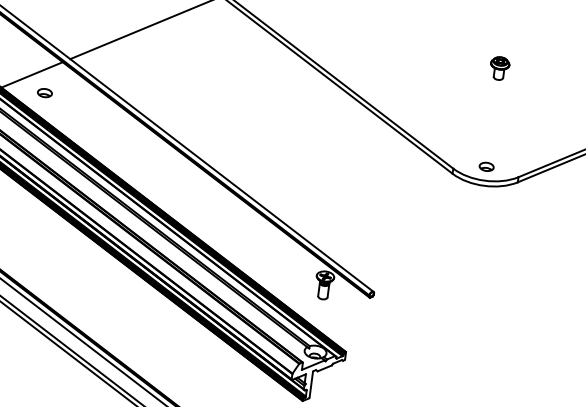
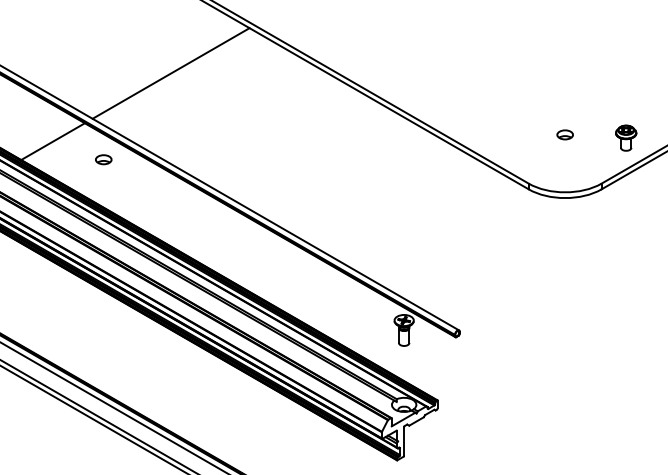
part: (499, 68) -> (626, 137), moved
part: (44, 92) -> (103, 159), moved
part: (486, 166) -> (564, 134), moved

